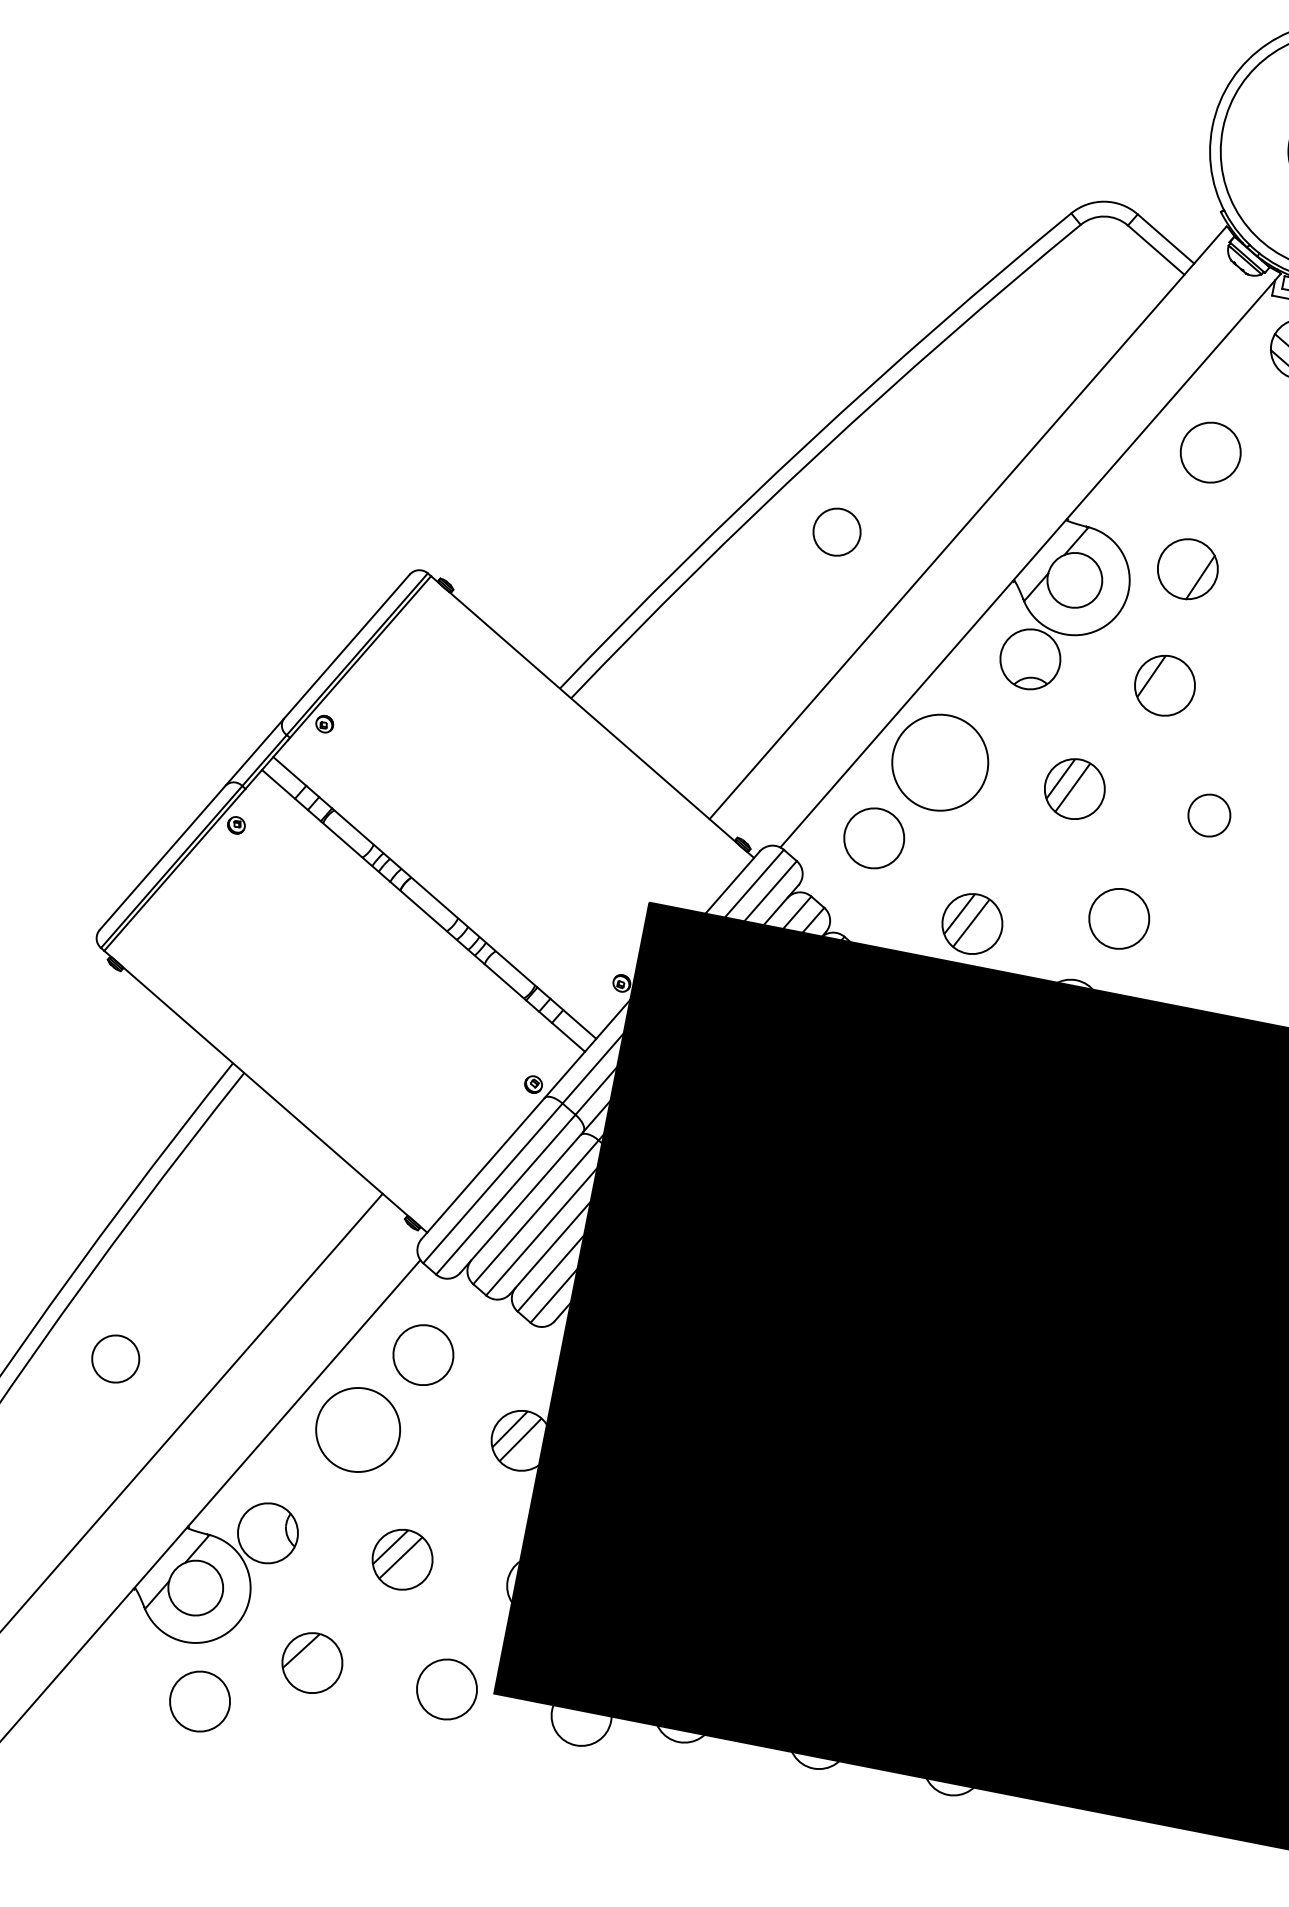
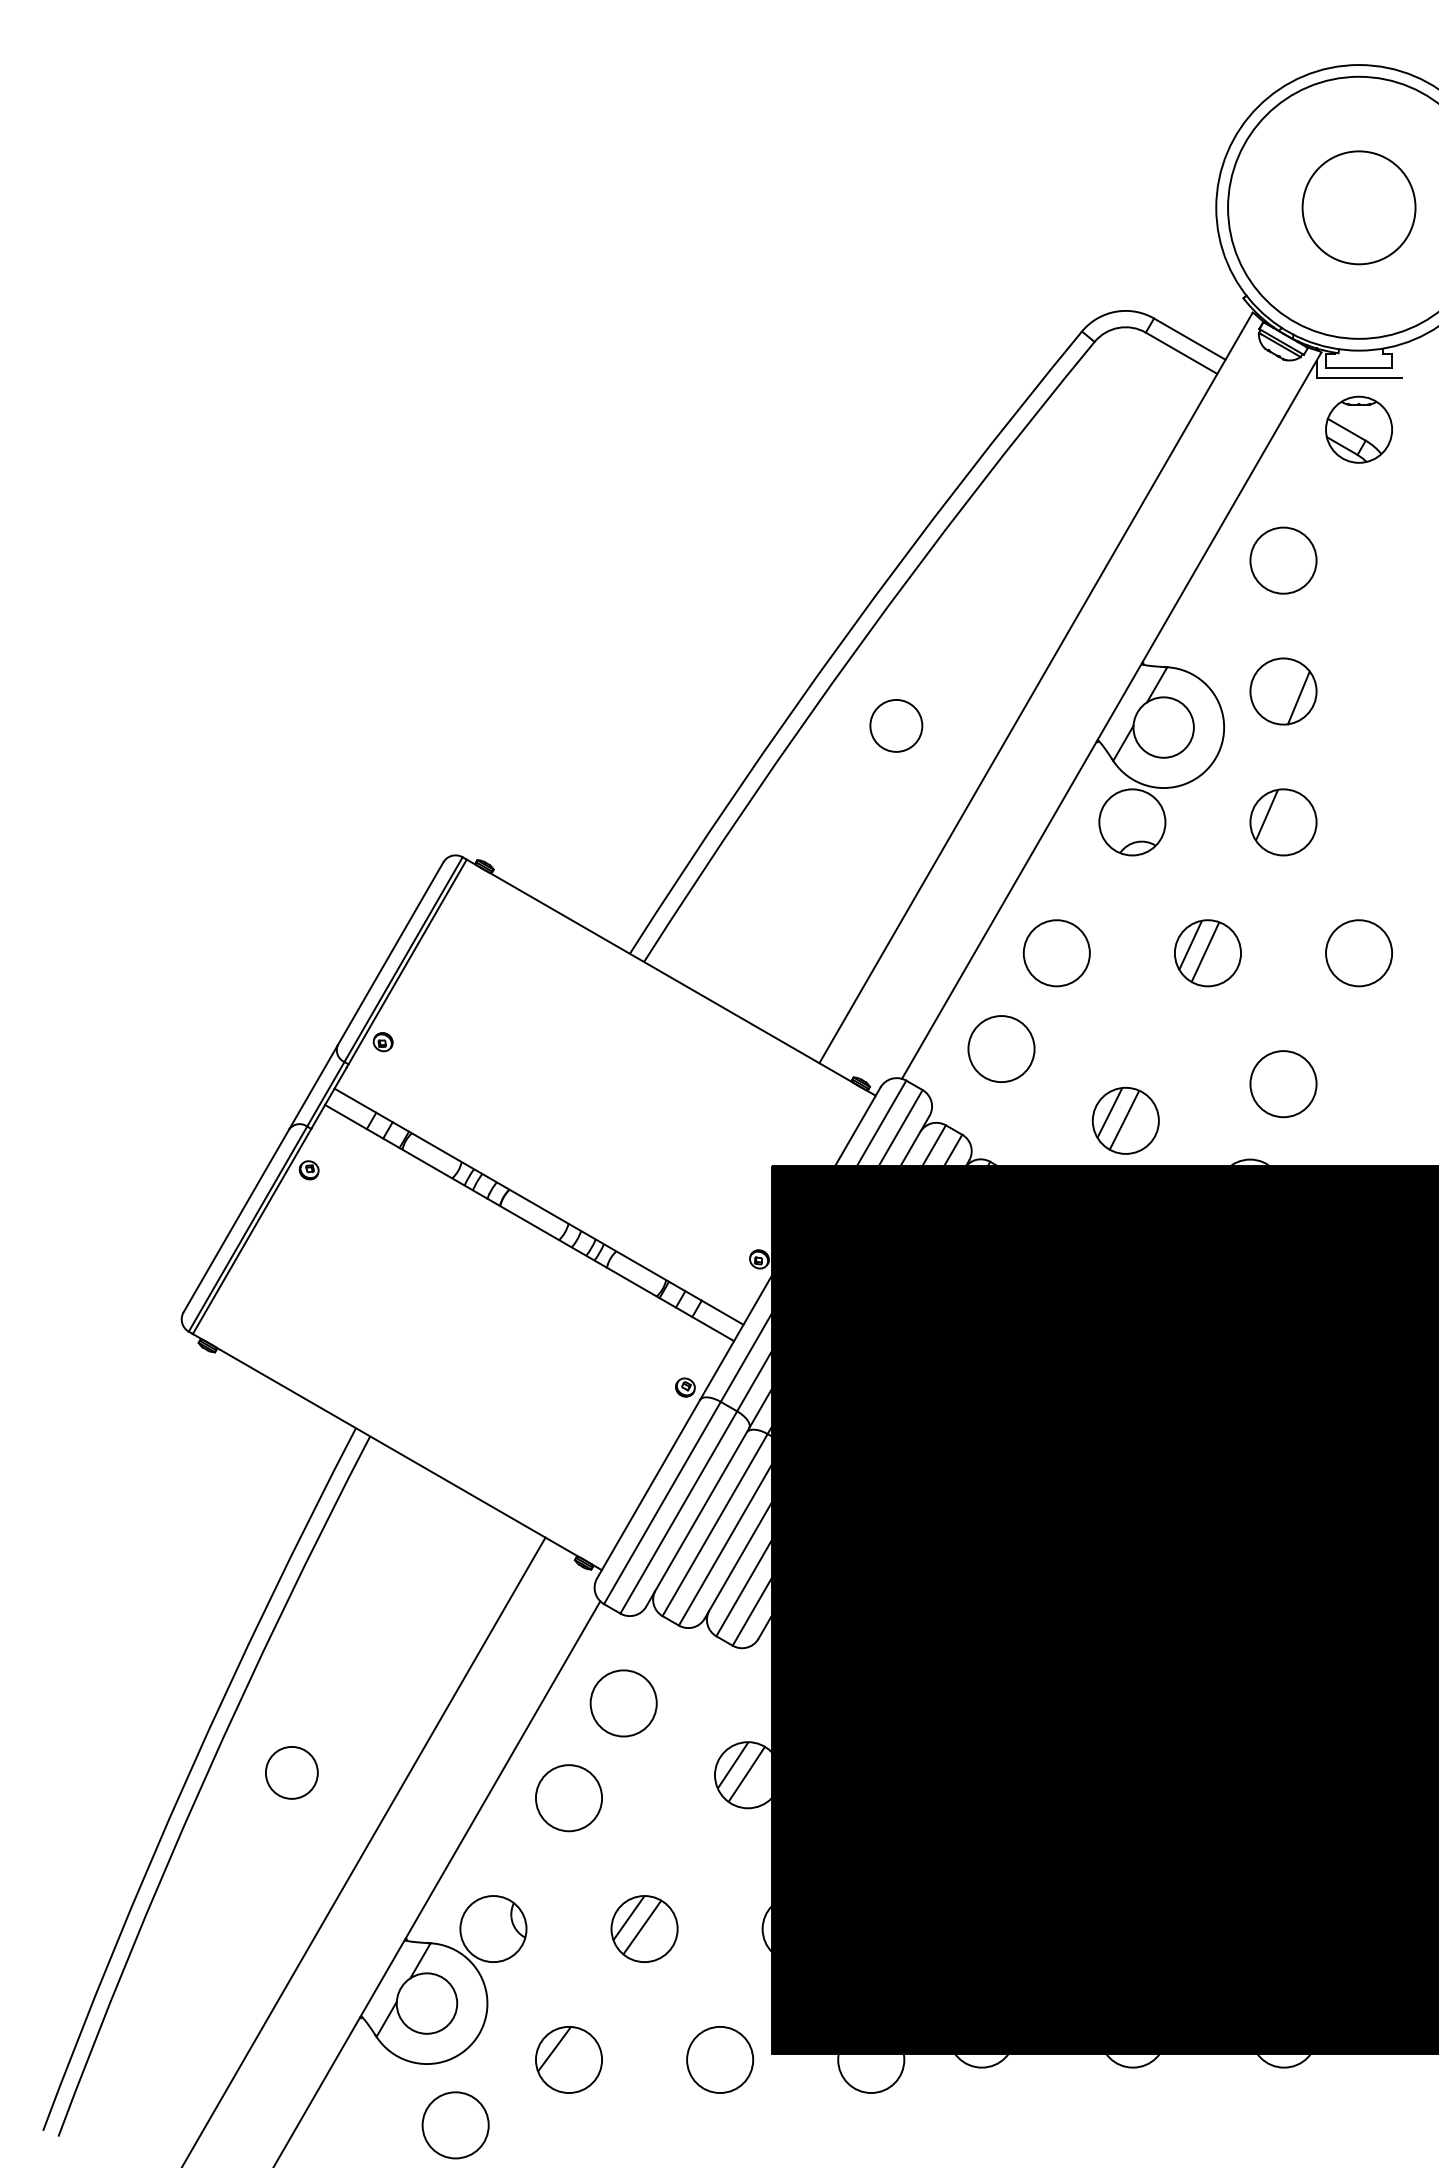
circle: (939, 762) -> (1056, 953), size x0.62
circle: (1208, 815) -> (1358, 953), size x1.43
circle: (357, 1430) -> (568, 1798), size x0.71

